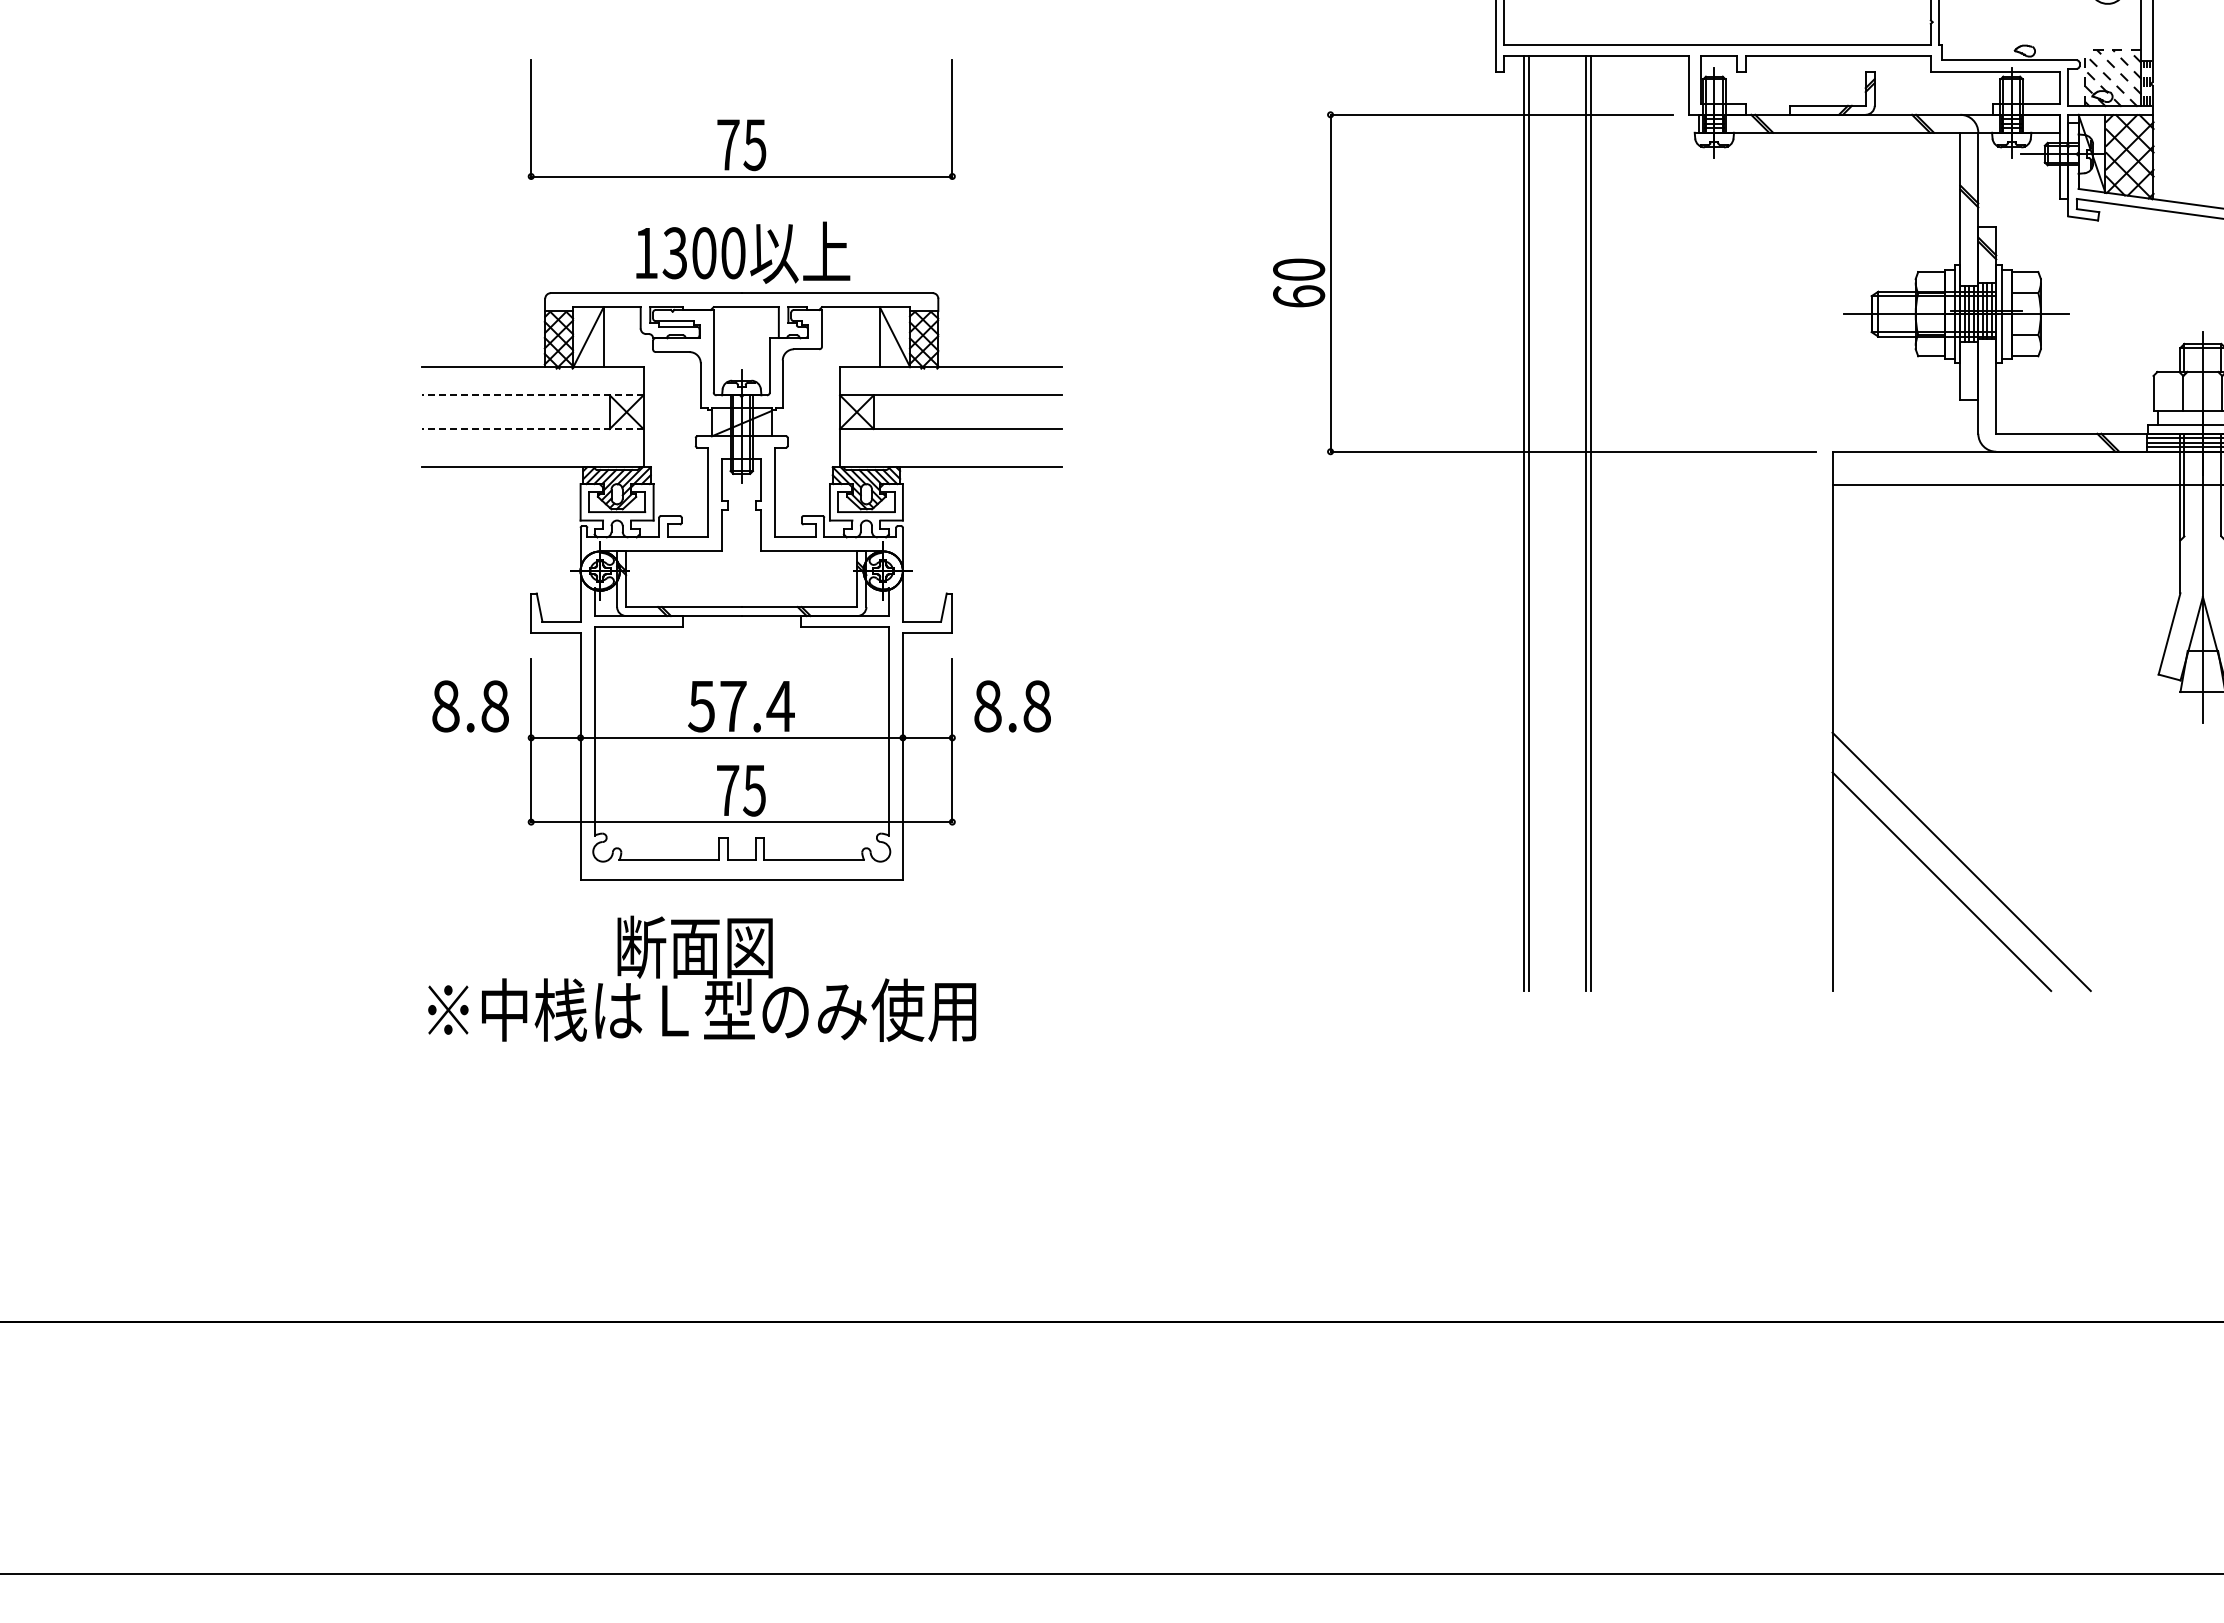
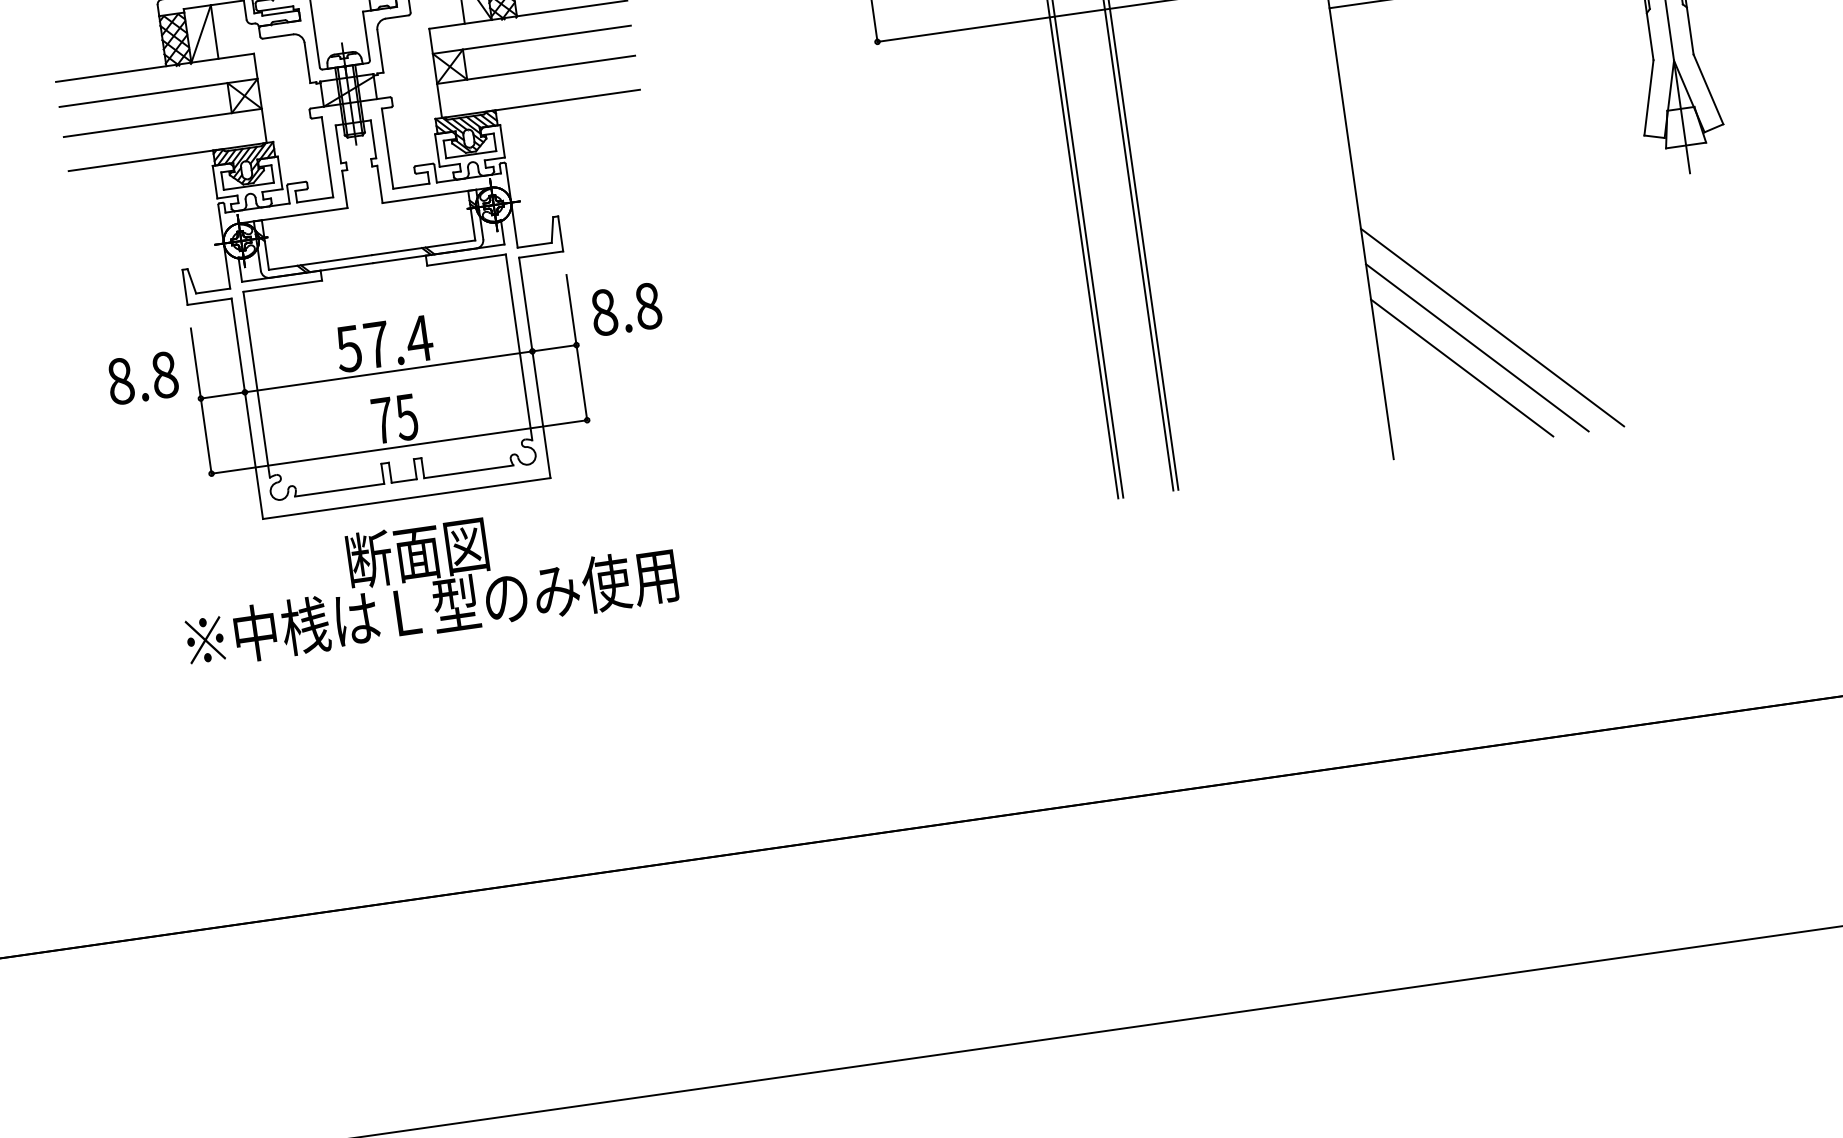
line: (532, 395) -> (158, 93), dashed -> solid
line: (532, 429) -> (162, 123), dashed -> solid
line: (1921, 901) -> (1461, 368), added
text: (702, 978) -> (428, 579), moved

